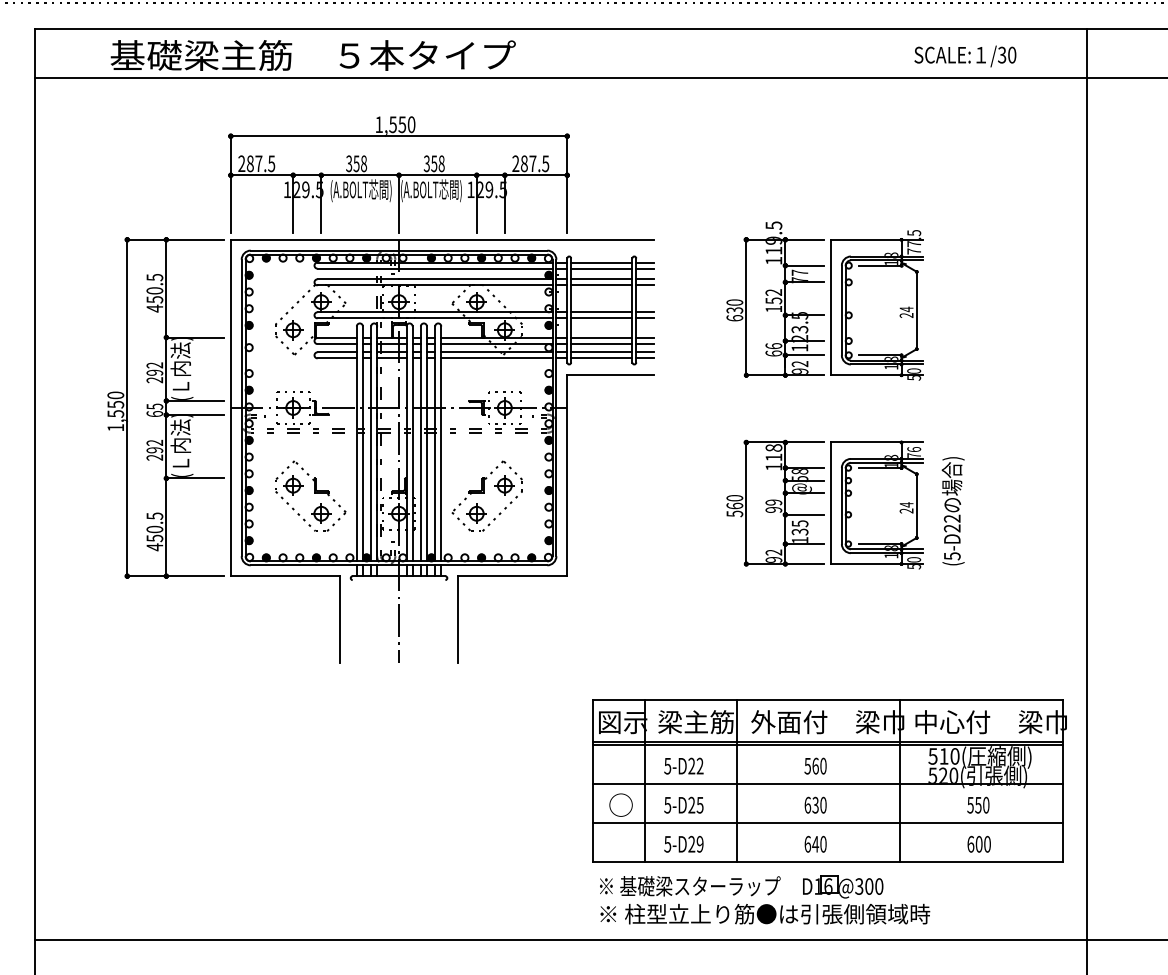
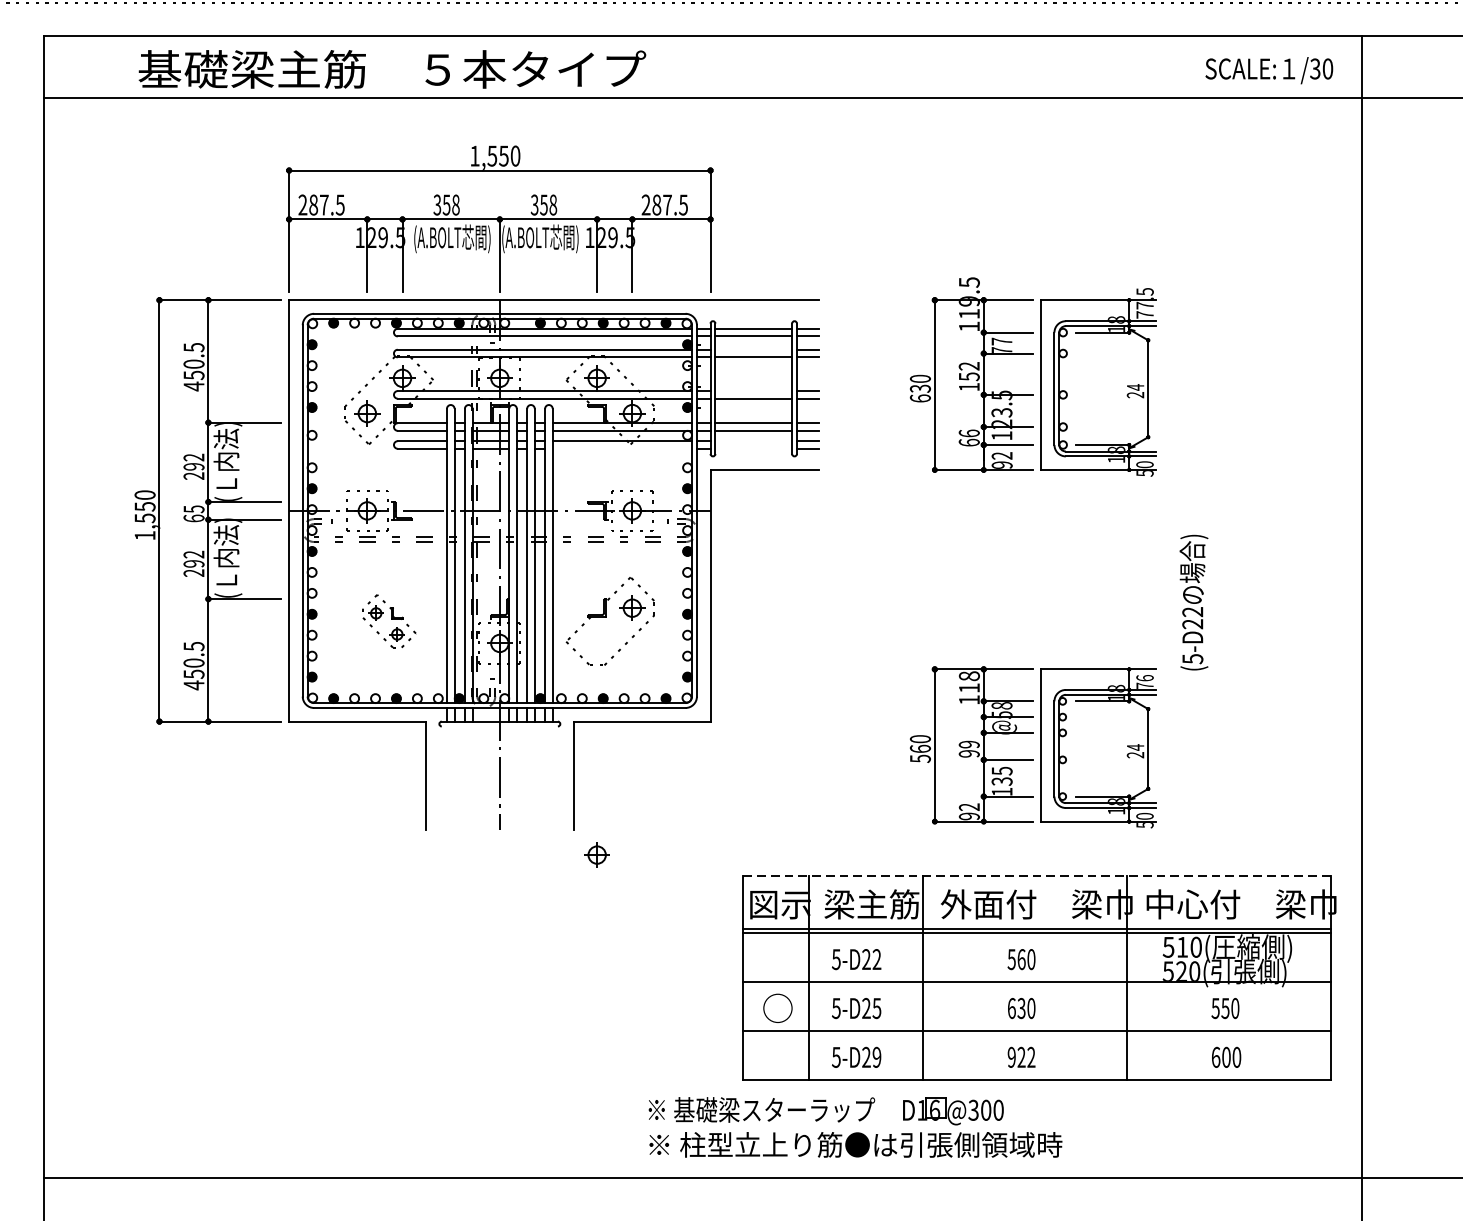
text: (965, 56) -> (1269, 70), moved
line: (601, 279) -> (753, 349), removed
line: (601, 312) -> (753, 391), removed
line: (601, 352) -> (753, 441), removed
line: (496, 358) -> (621, 448), removed
line: (601, 358) -> (753, 448), removed
part: (310, 495) -> (388, 620), size x0.6
part: (824, 504) -> (1032, 747), moved
text: (952, 511) -> (1193, 602), moved
part: (476, 513) -> (596, 854), moved
line: (828, 699) -> (1037, 876), solid -> dashed
text: (815, 843) -> (1021, 1056), 640 -> 922
part: (765, 899) -> (856, 1126), moved

